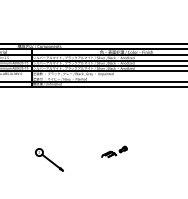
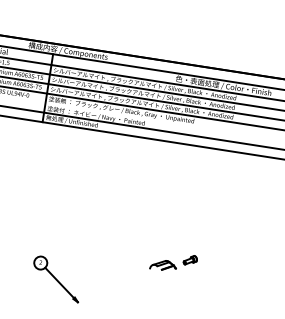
part: (49, 159) -> (56, 278), moved

